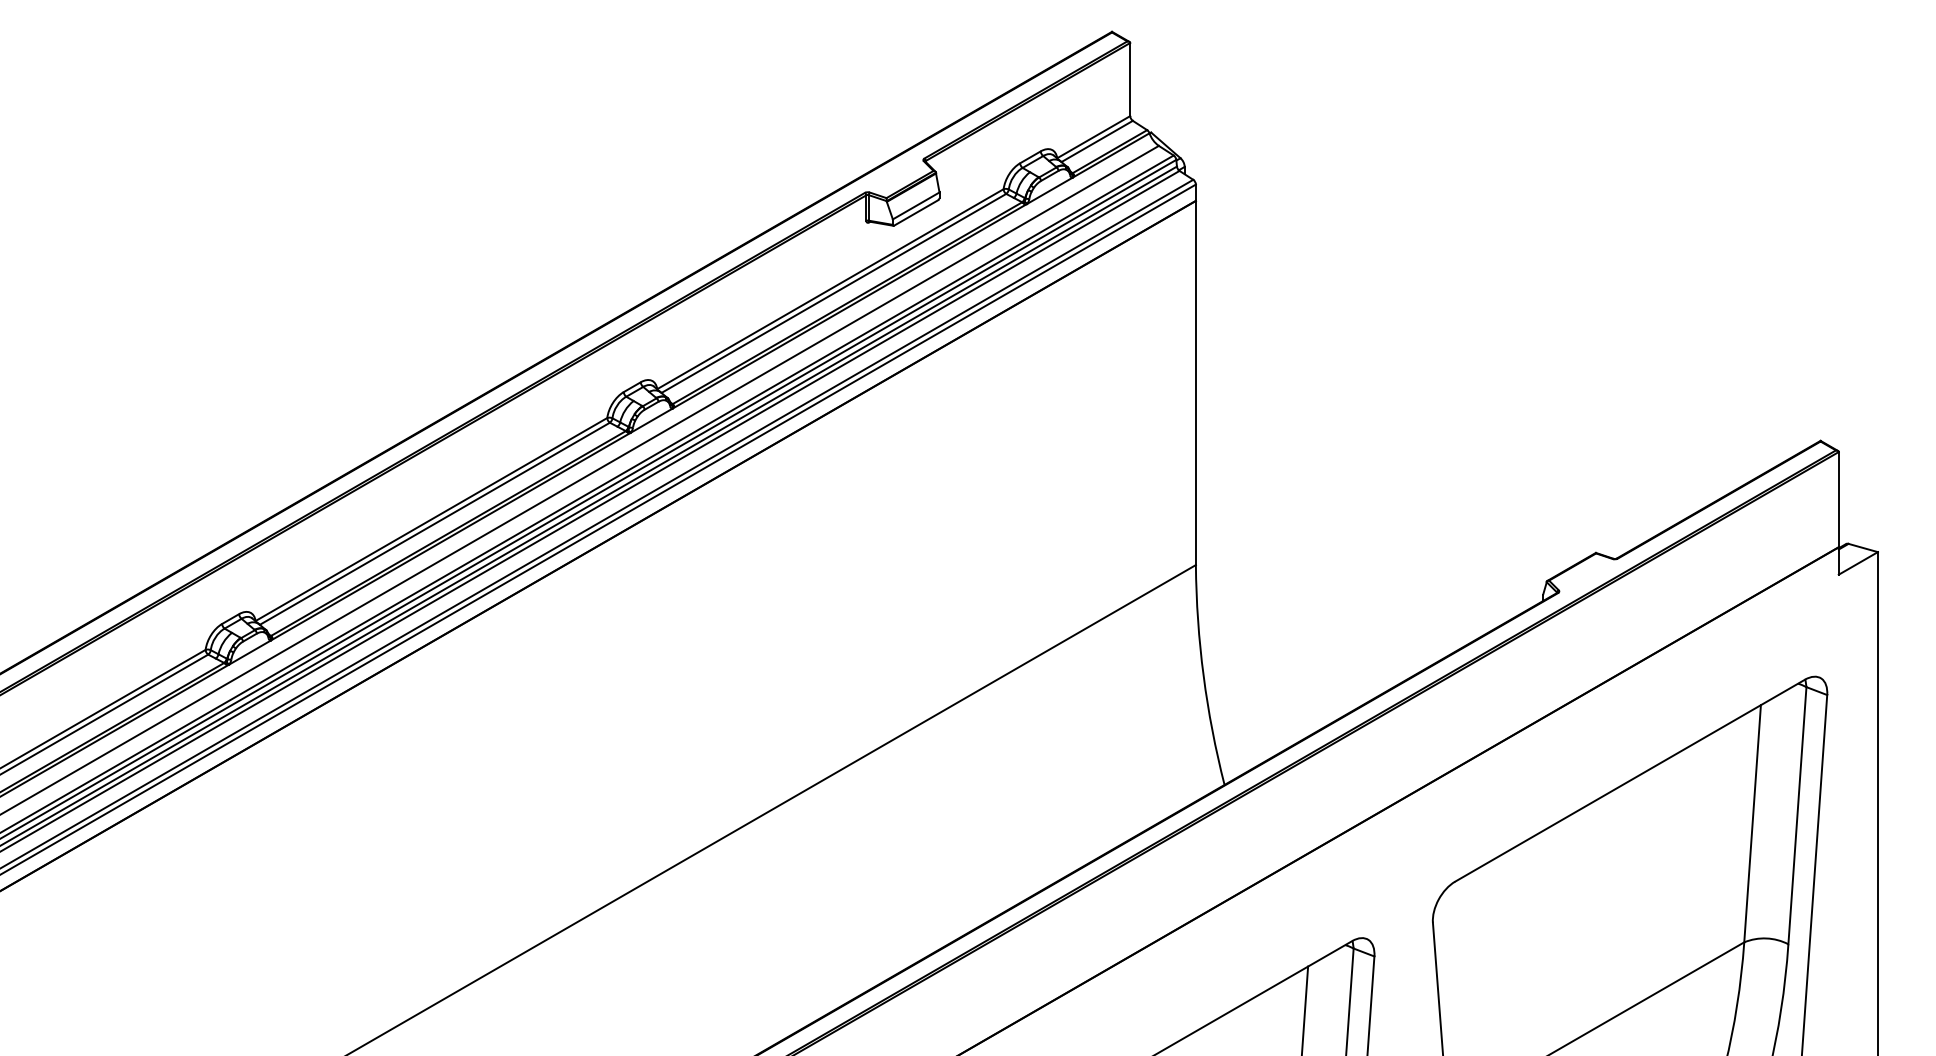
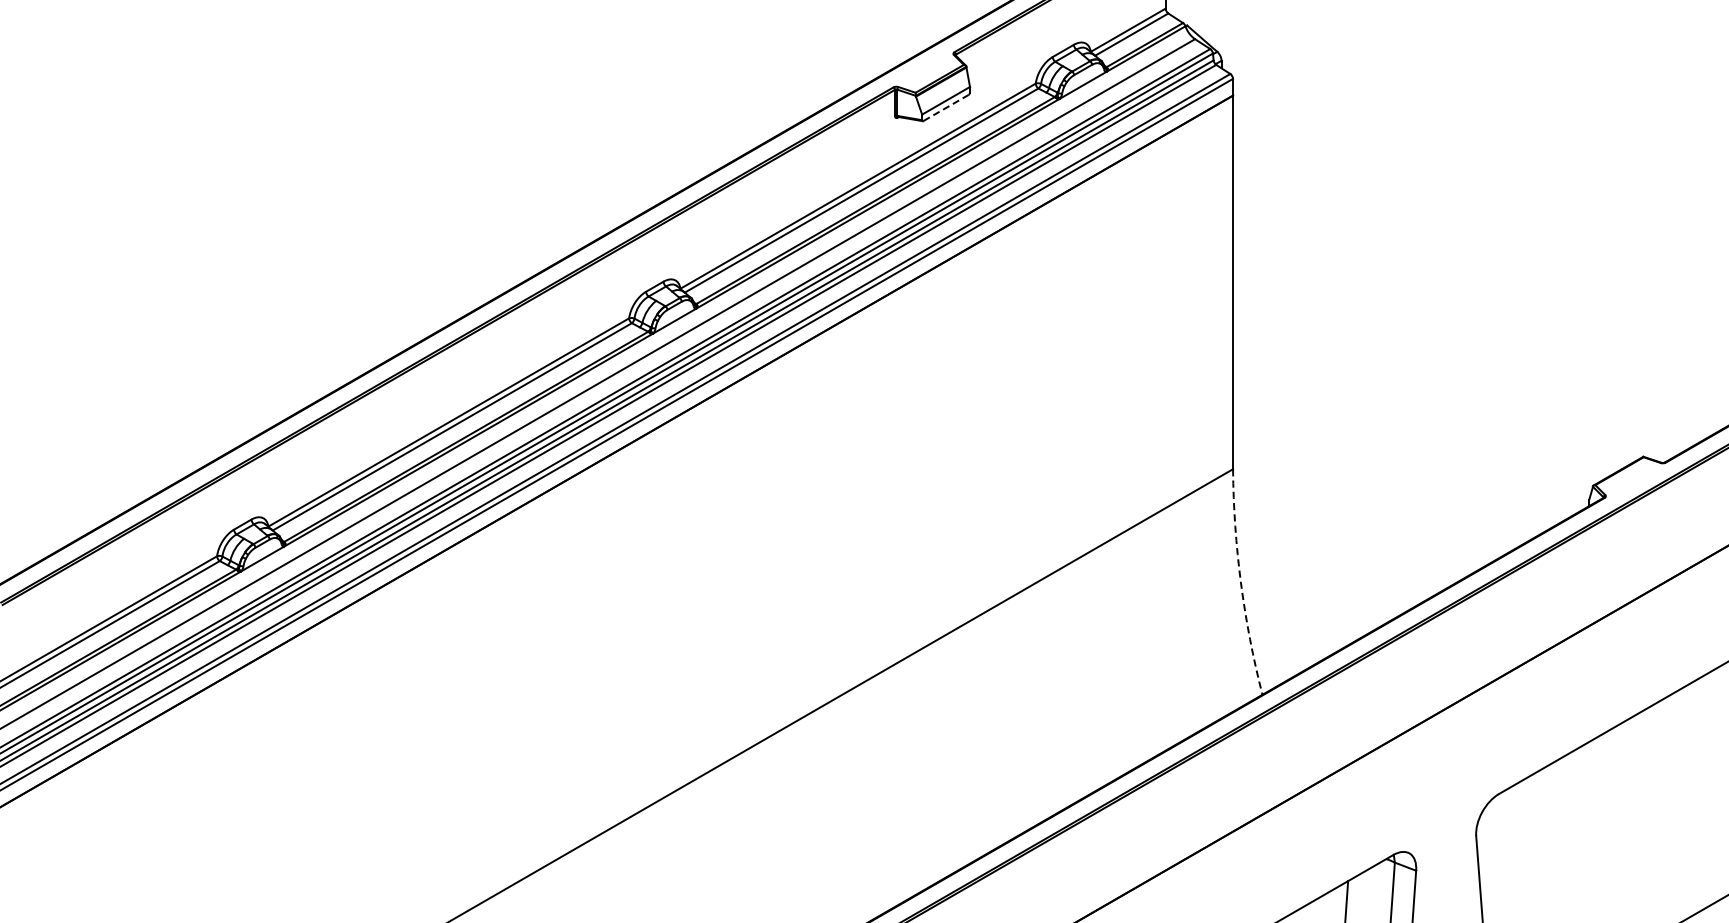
line: (916, 212) -> (946, 107), solid -> dashed
arc: (1203, 675) -> (1240, 582), solid -> dashed

